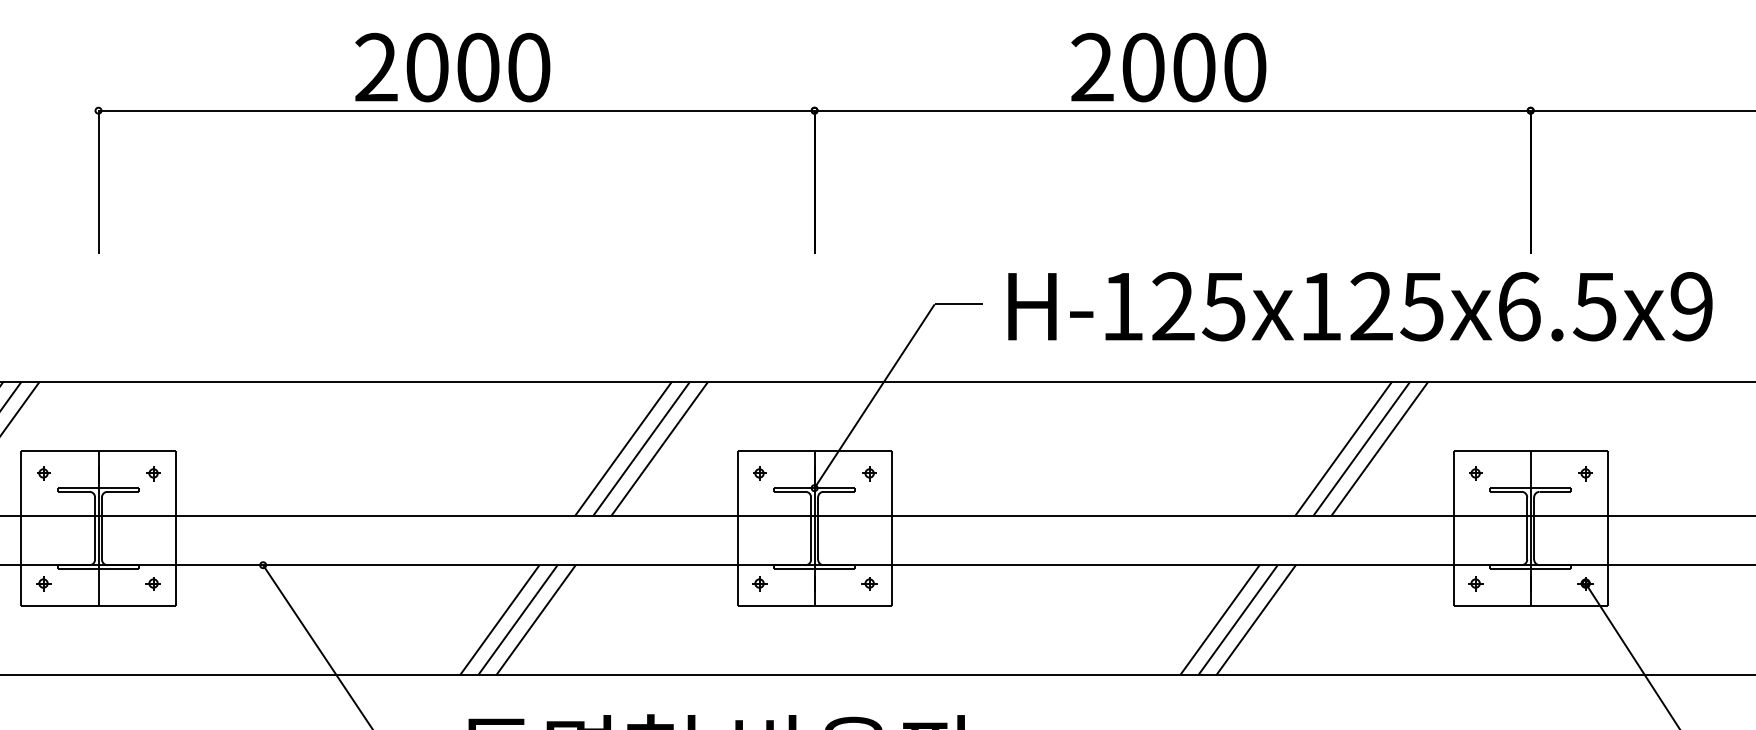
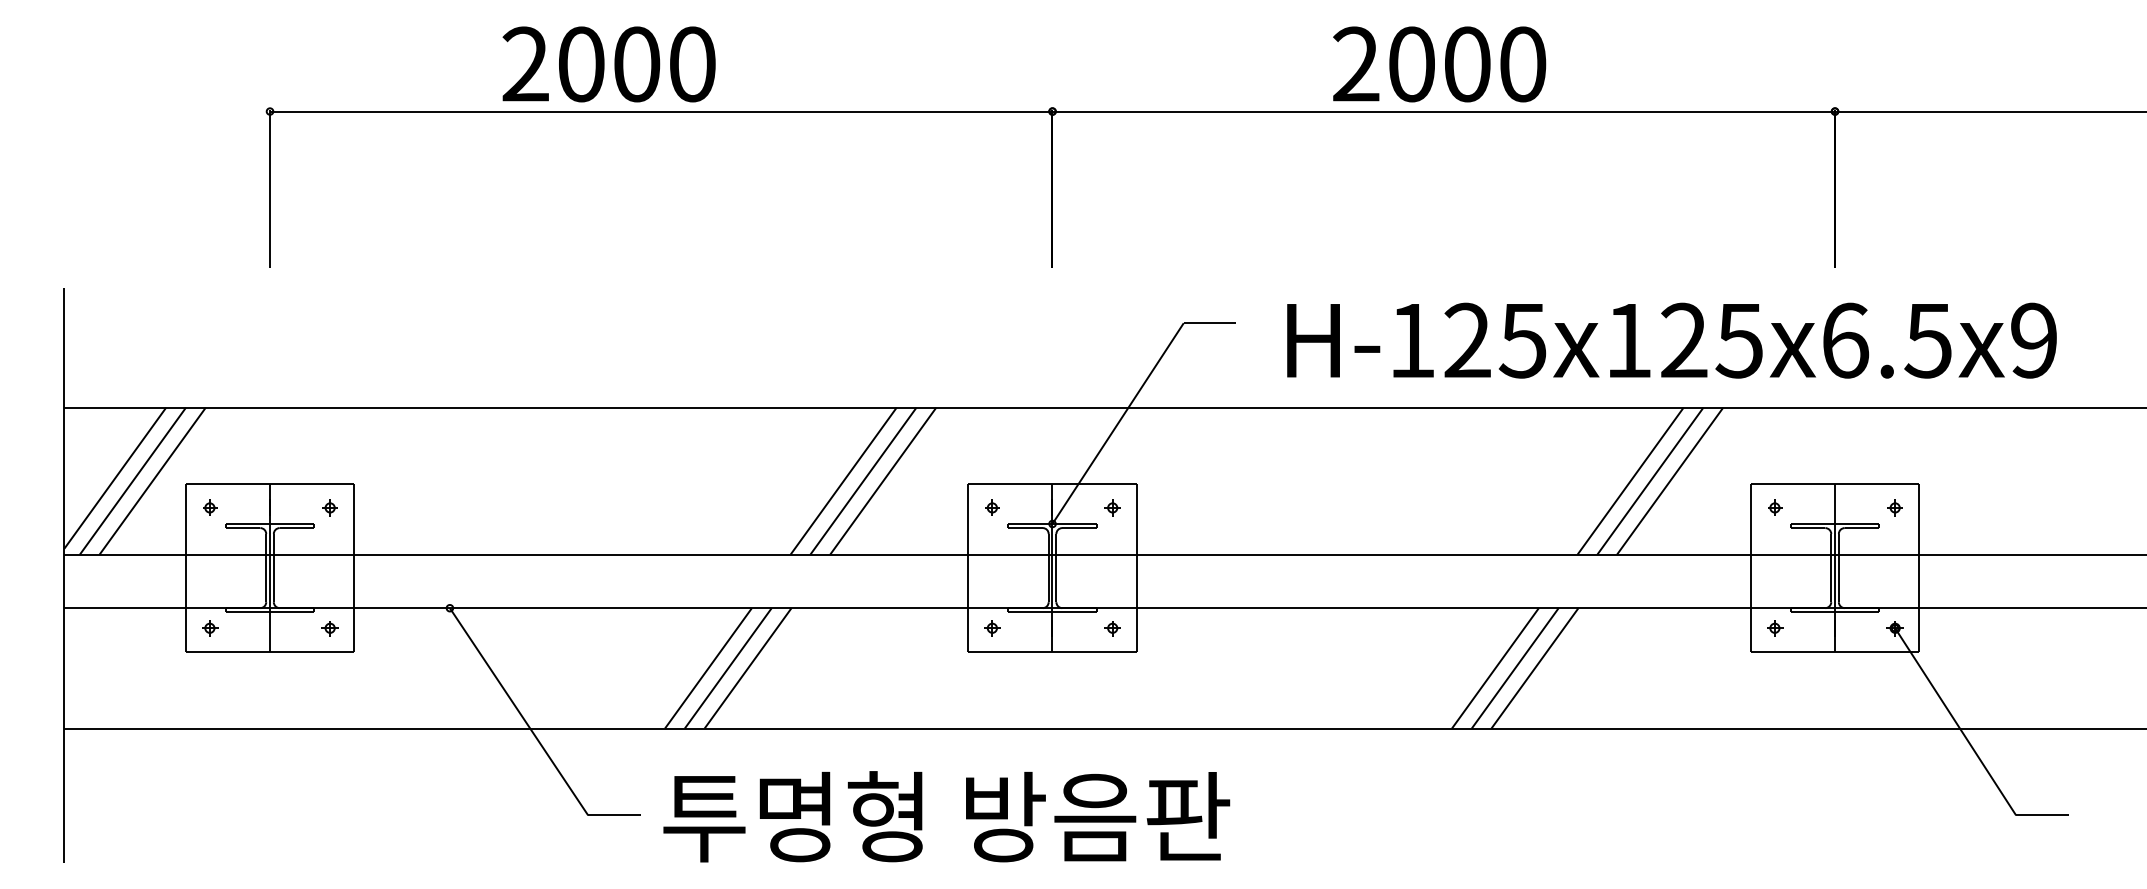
text: (452, 67) -> (608, 64), moved
text: (1359, 306) -> (1671, 340), moved

